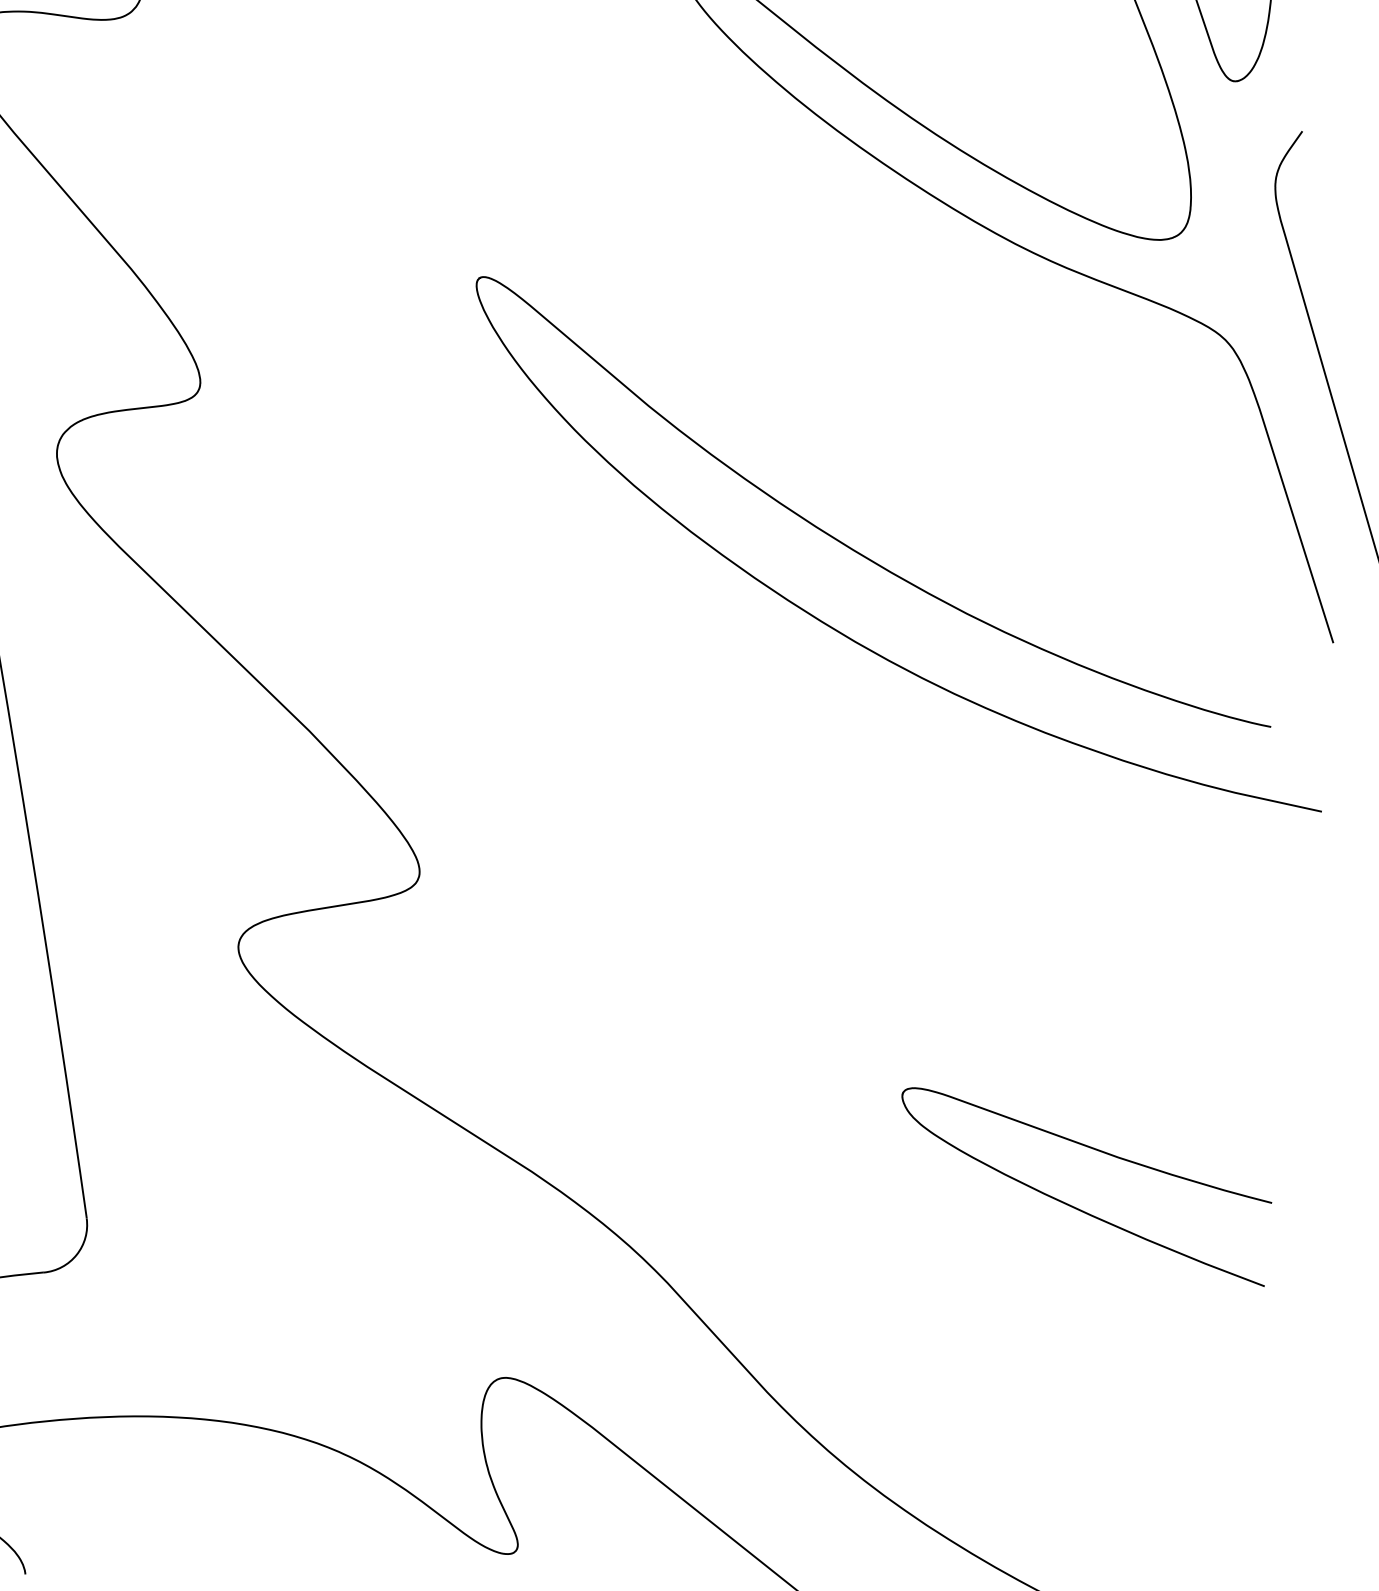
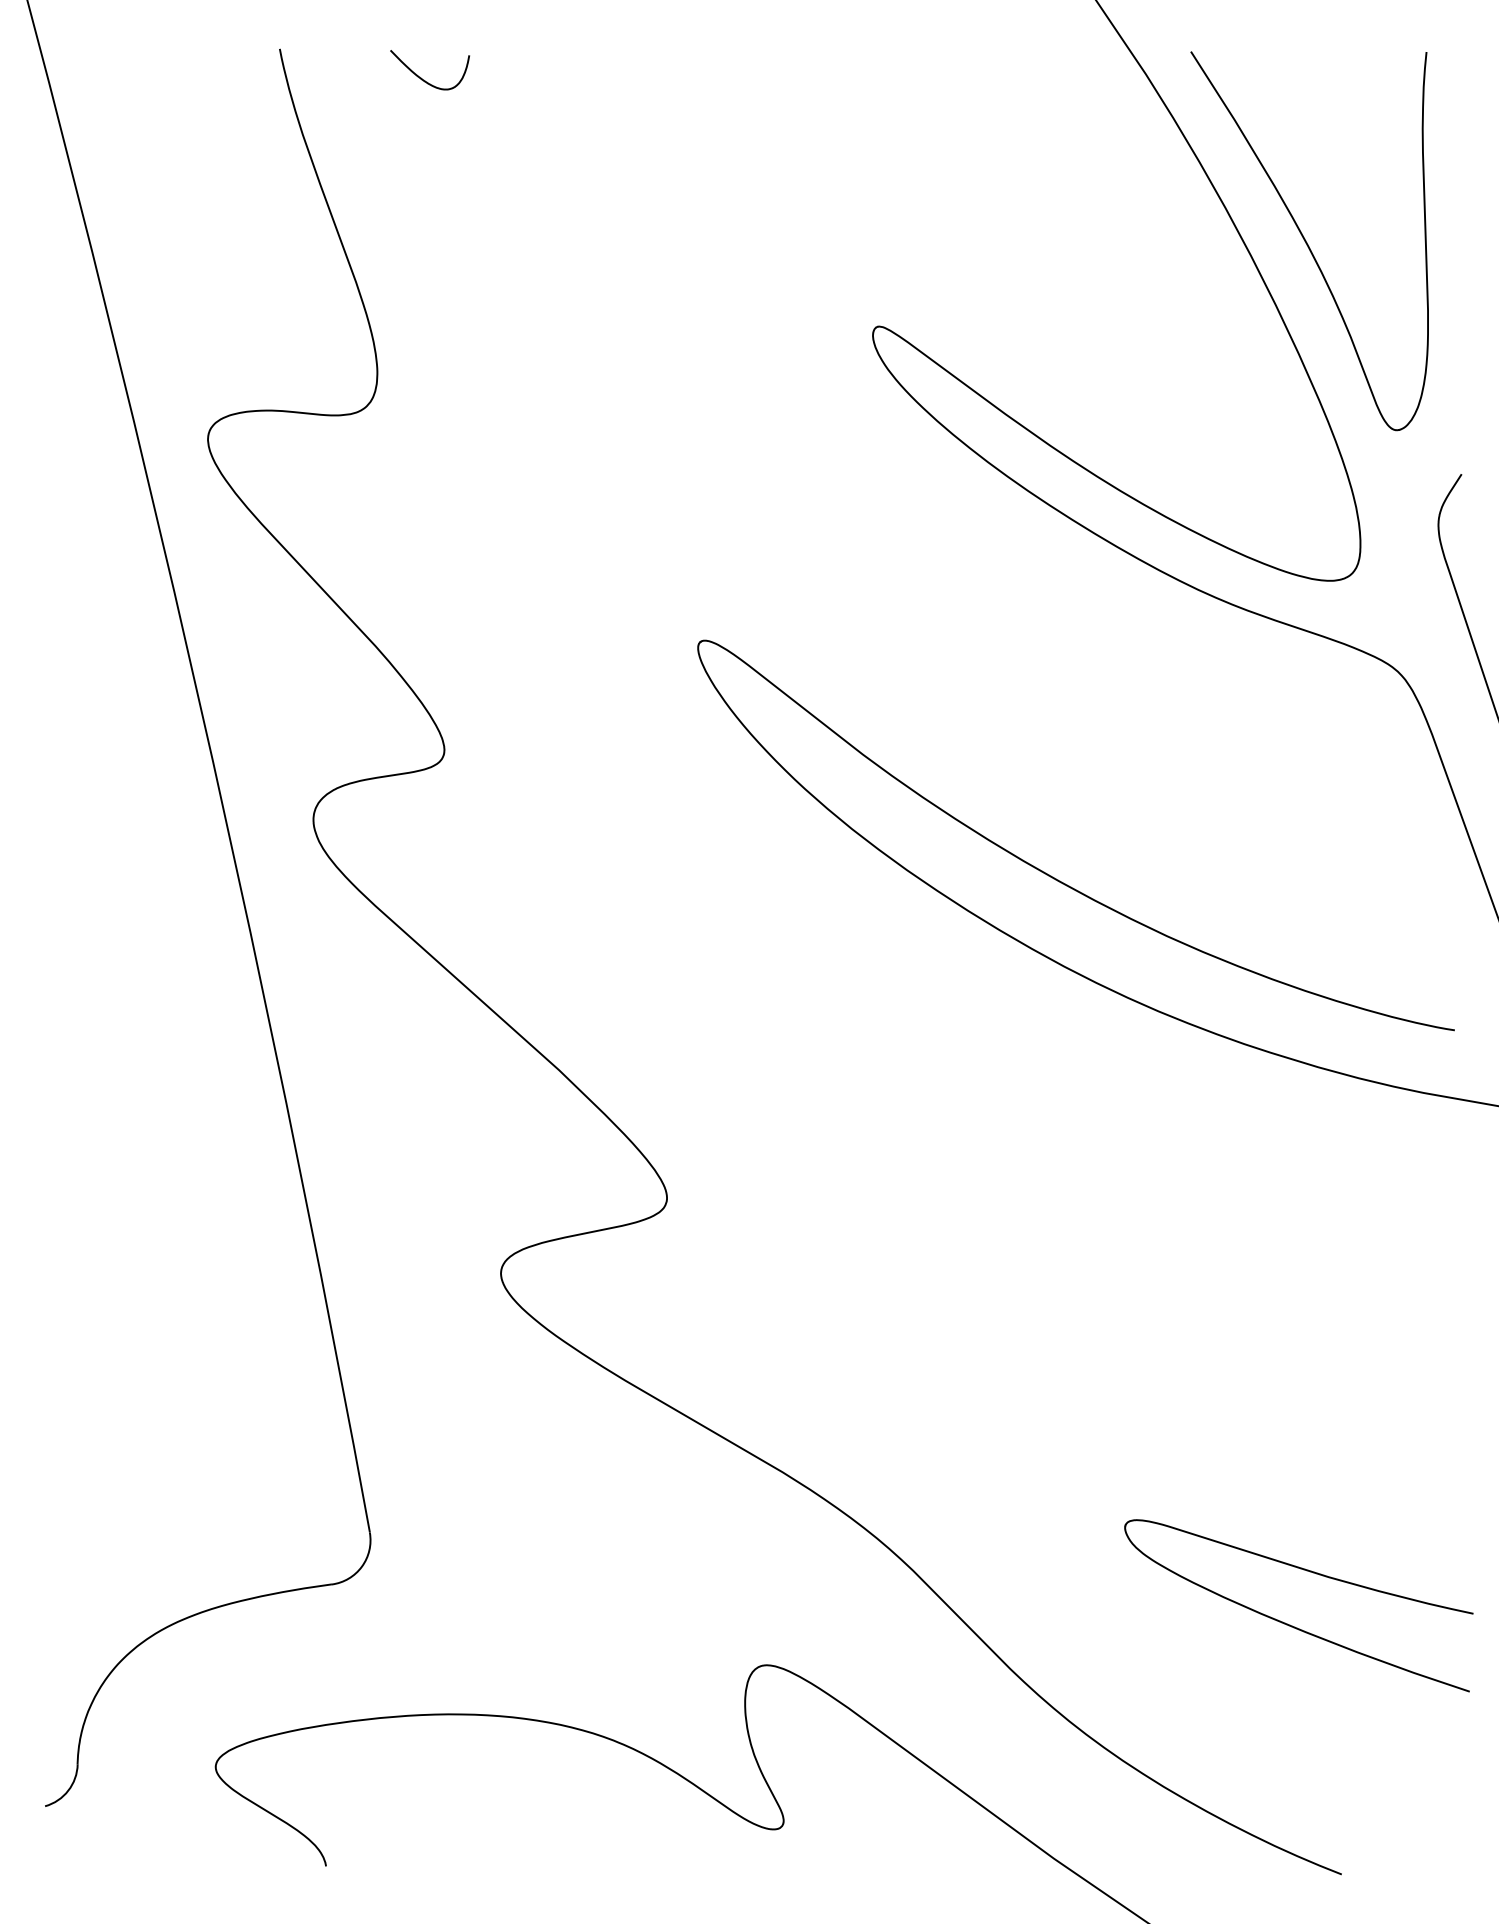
curve: (1075, 1206) -> (1290, 1624), moved

